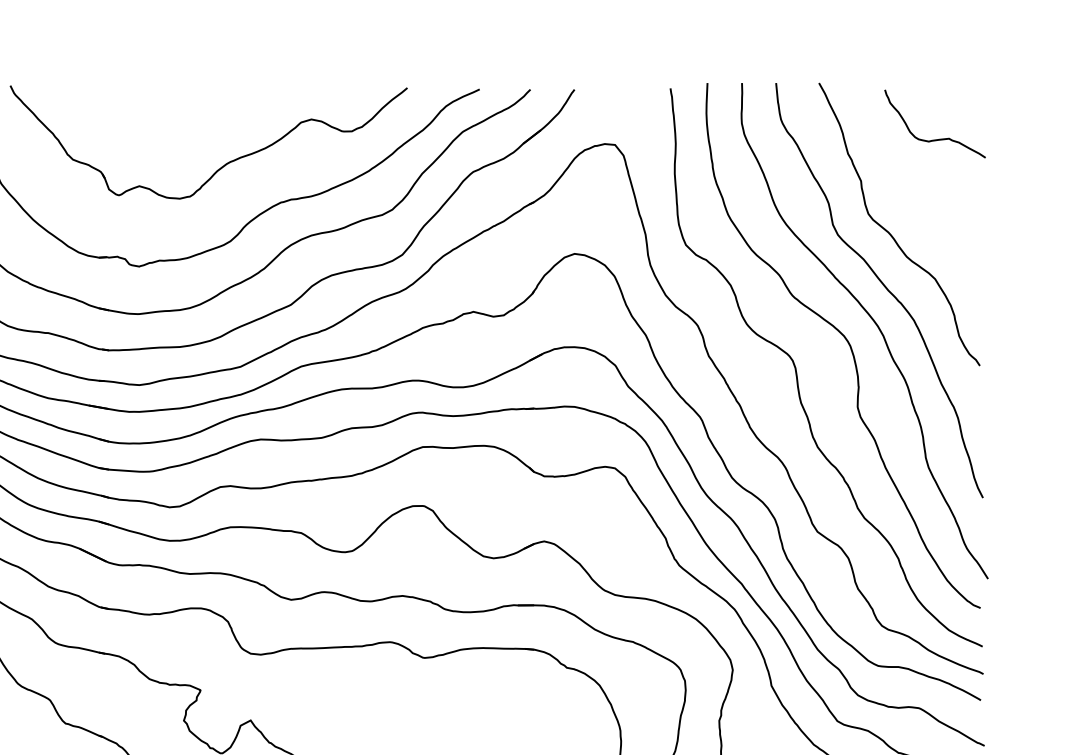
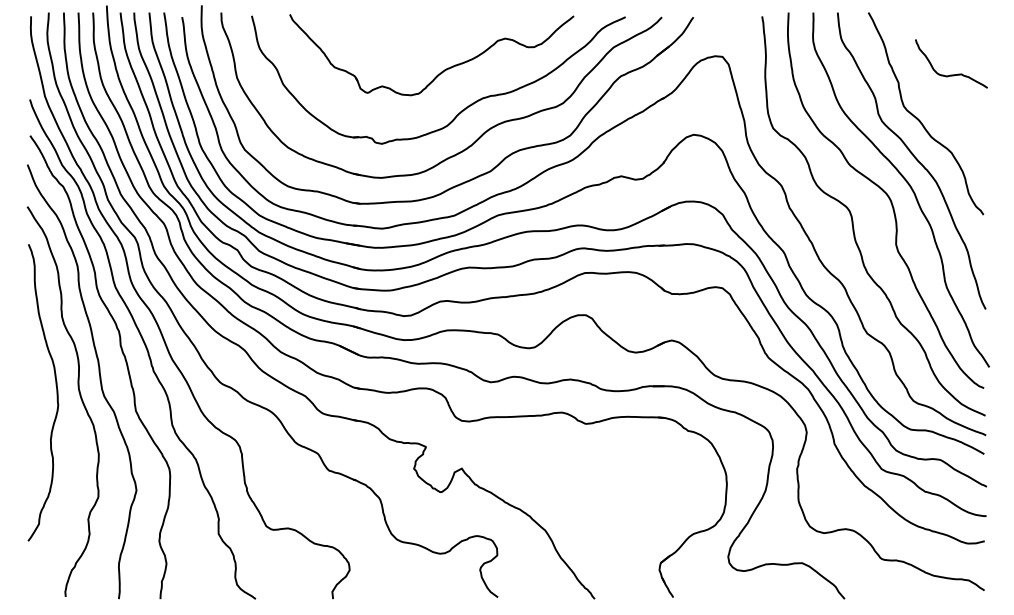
curve: (935, 138) -> (951, 74), moved

